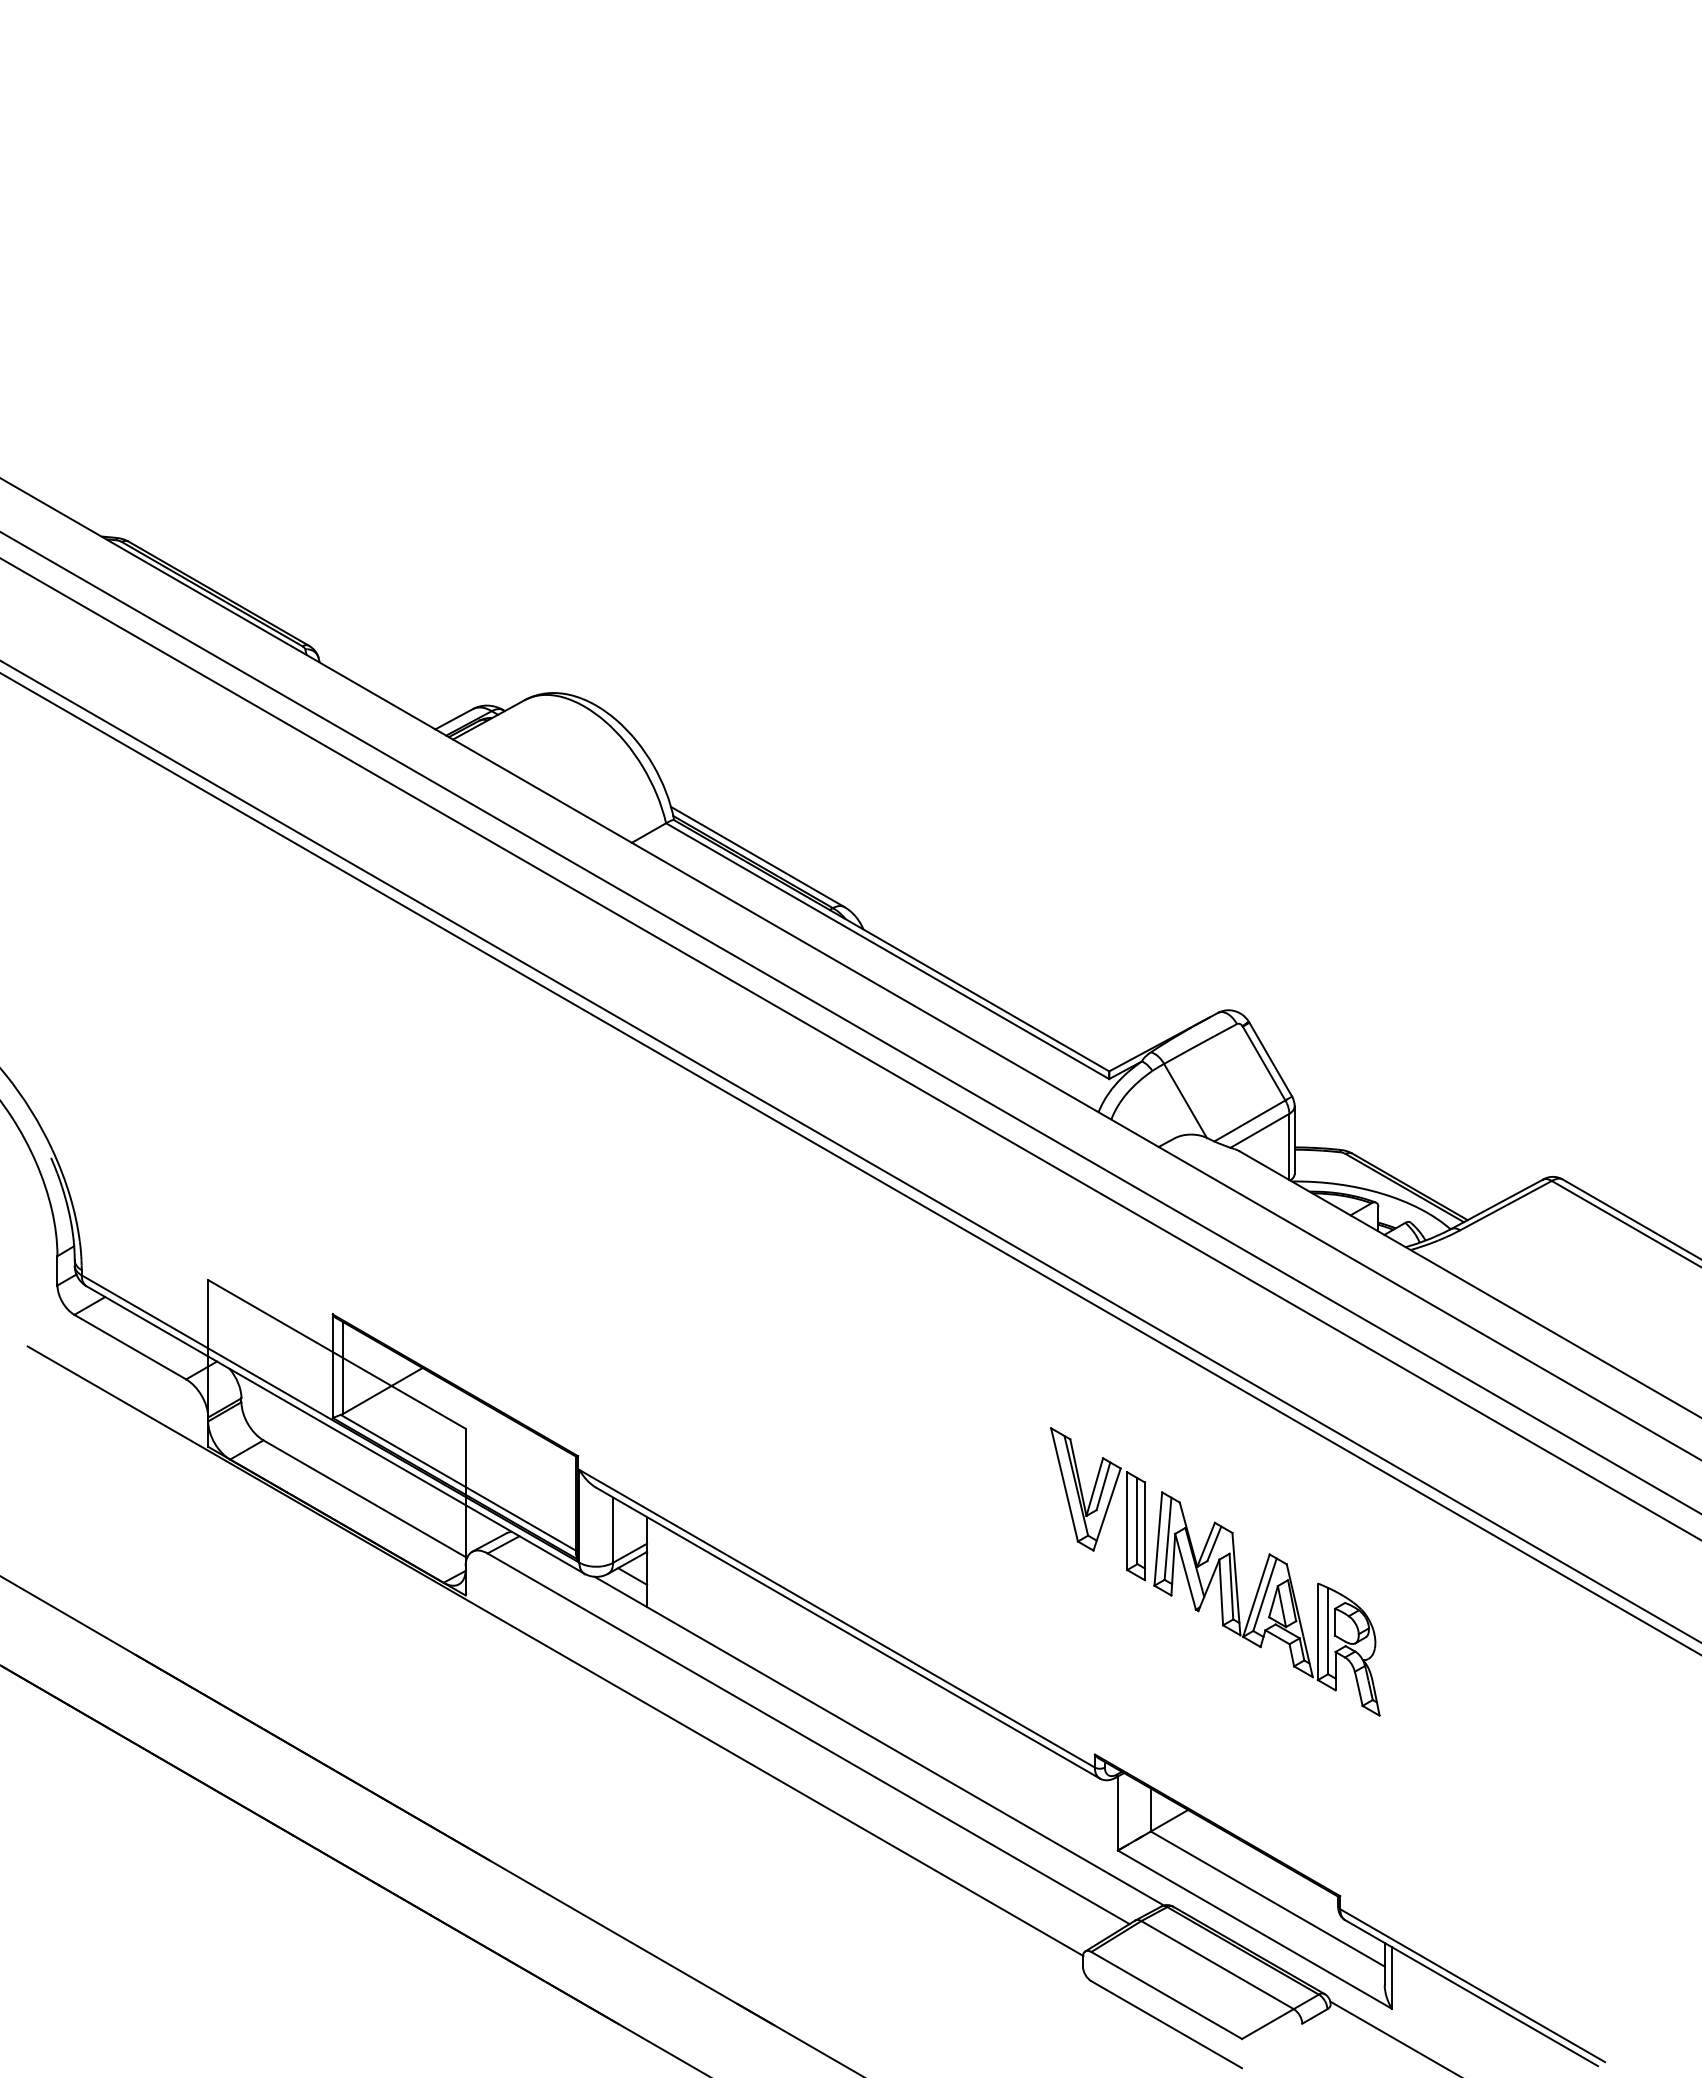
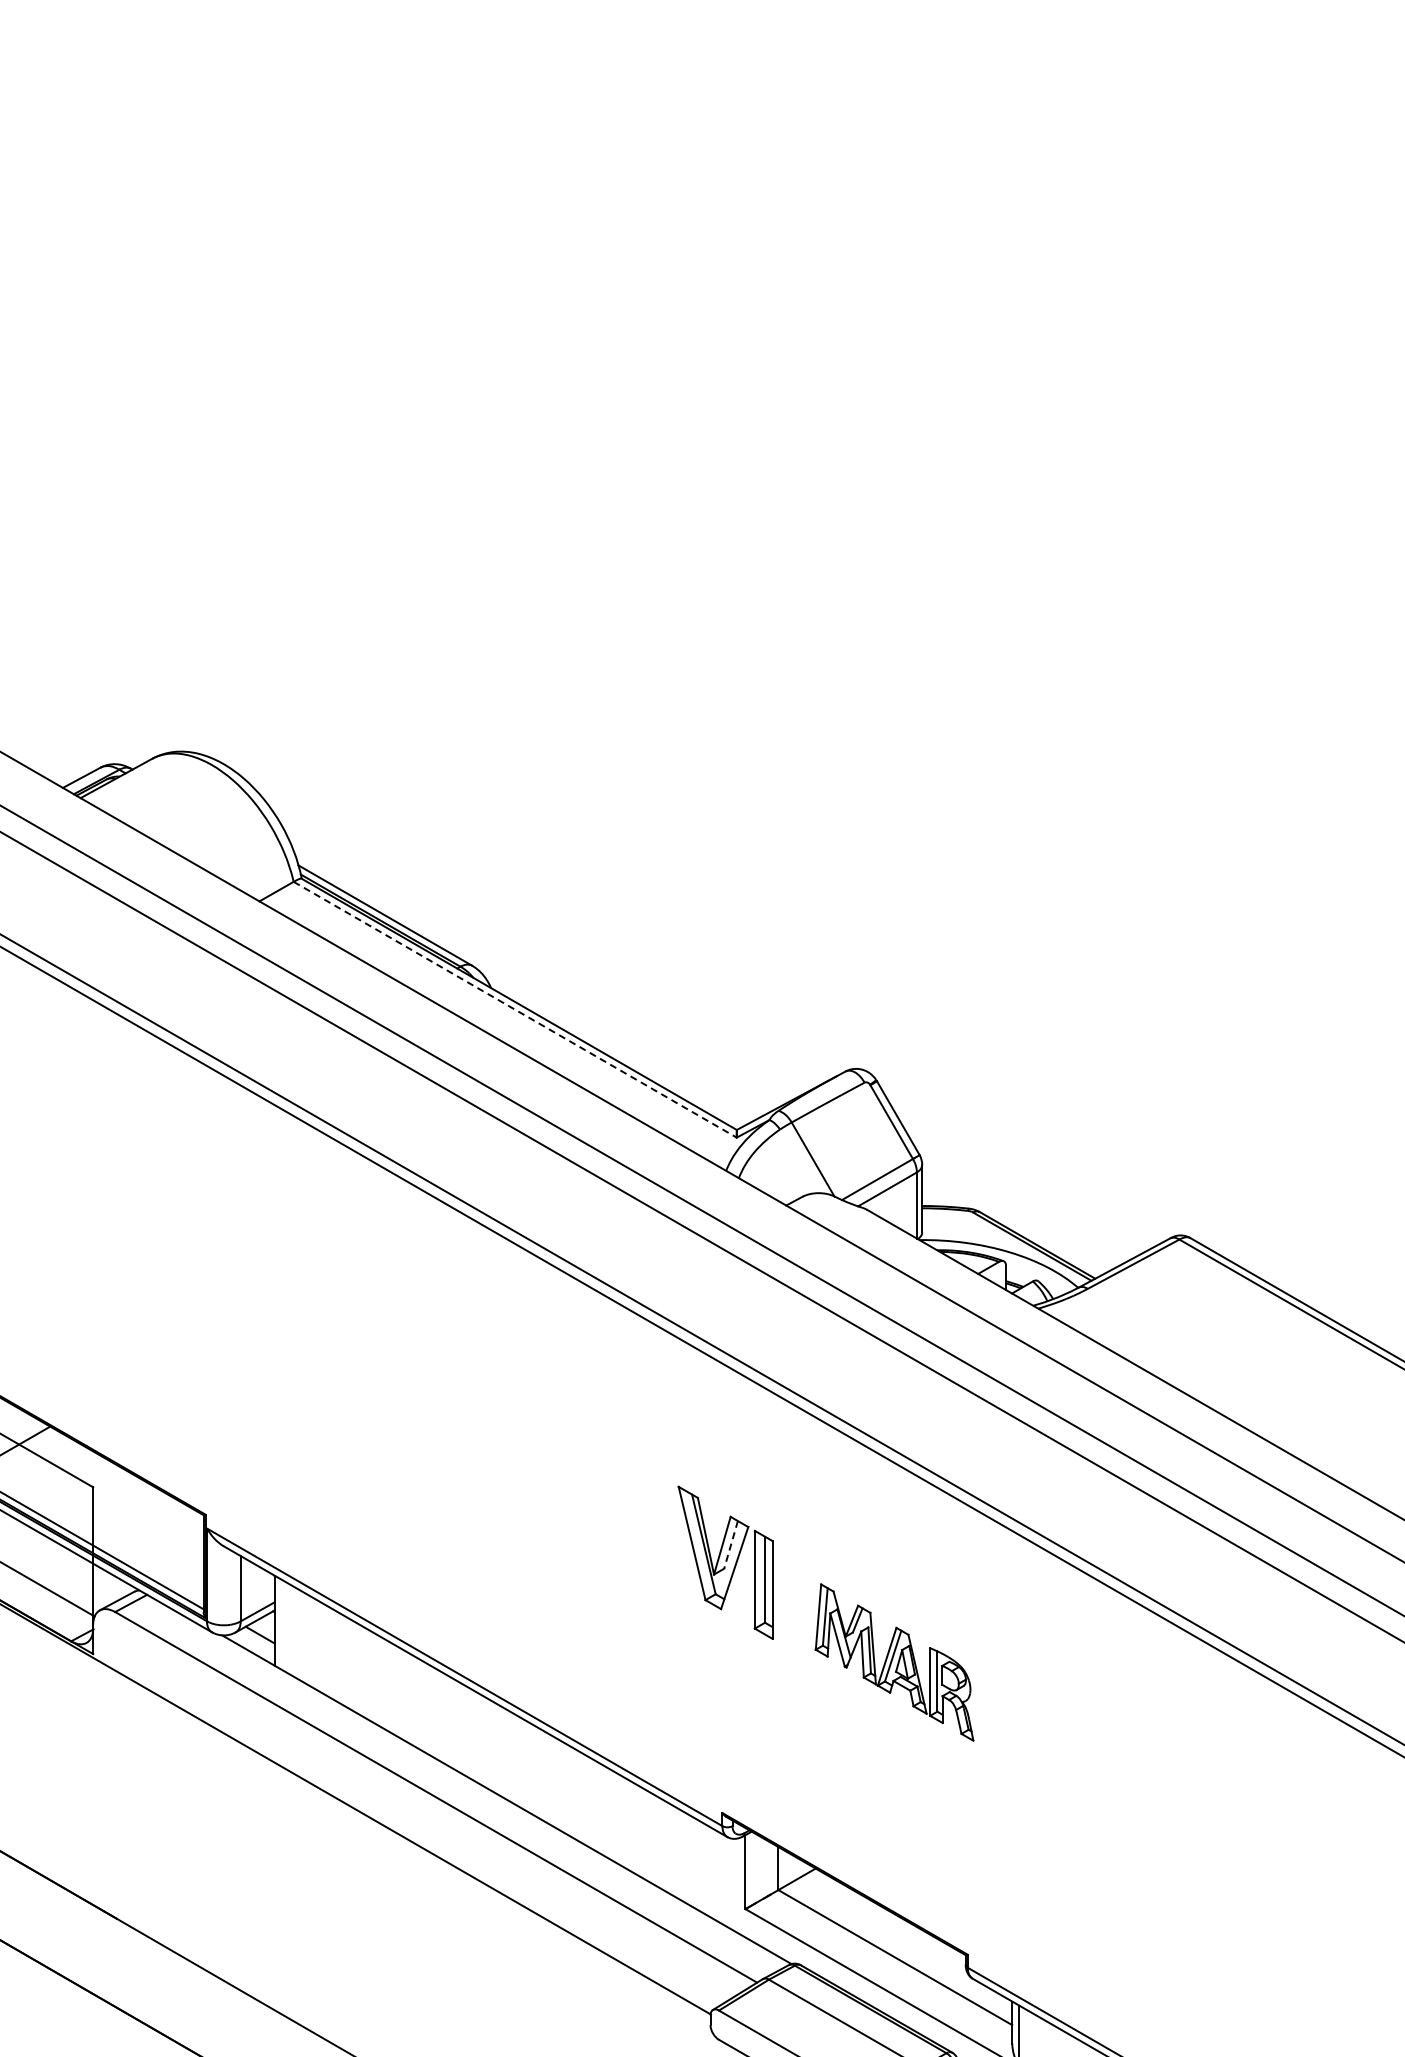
line: (887, 951) -> (515, 1010), solid -> dashed
line: (1103, 1486) -> (731, 1545), solid -> dashed
part: (1266, 1603) -> (894, 1662), size x0.7

